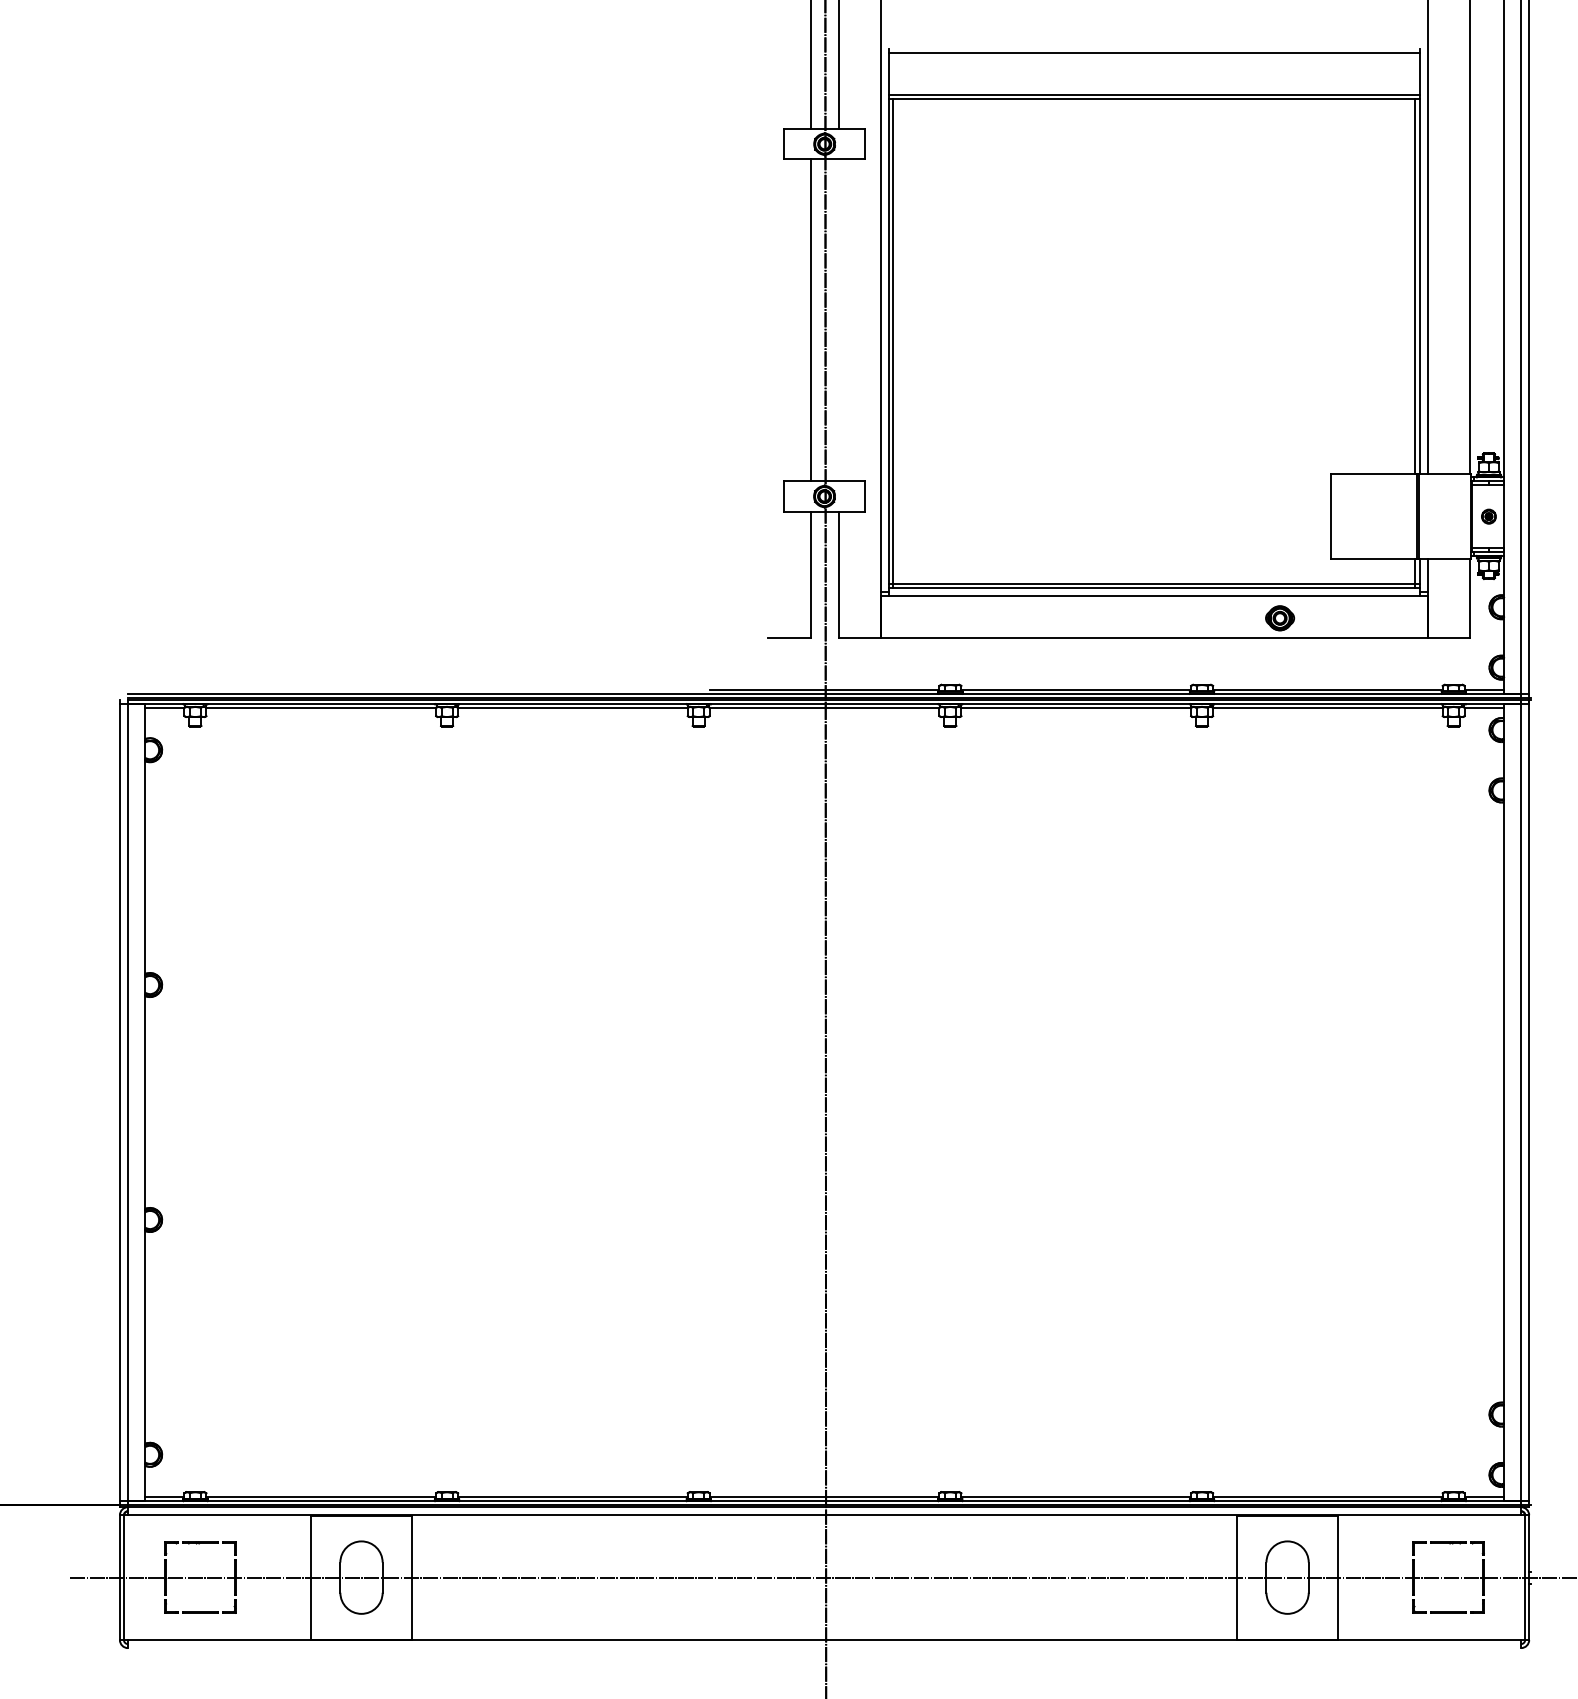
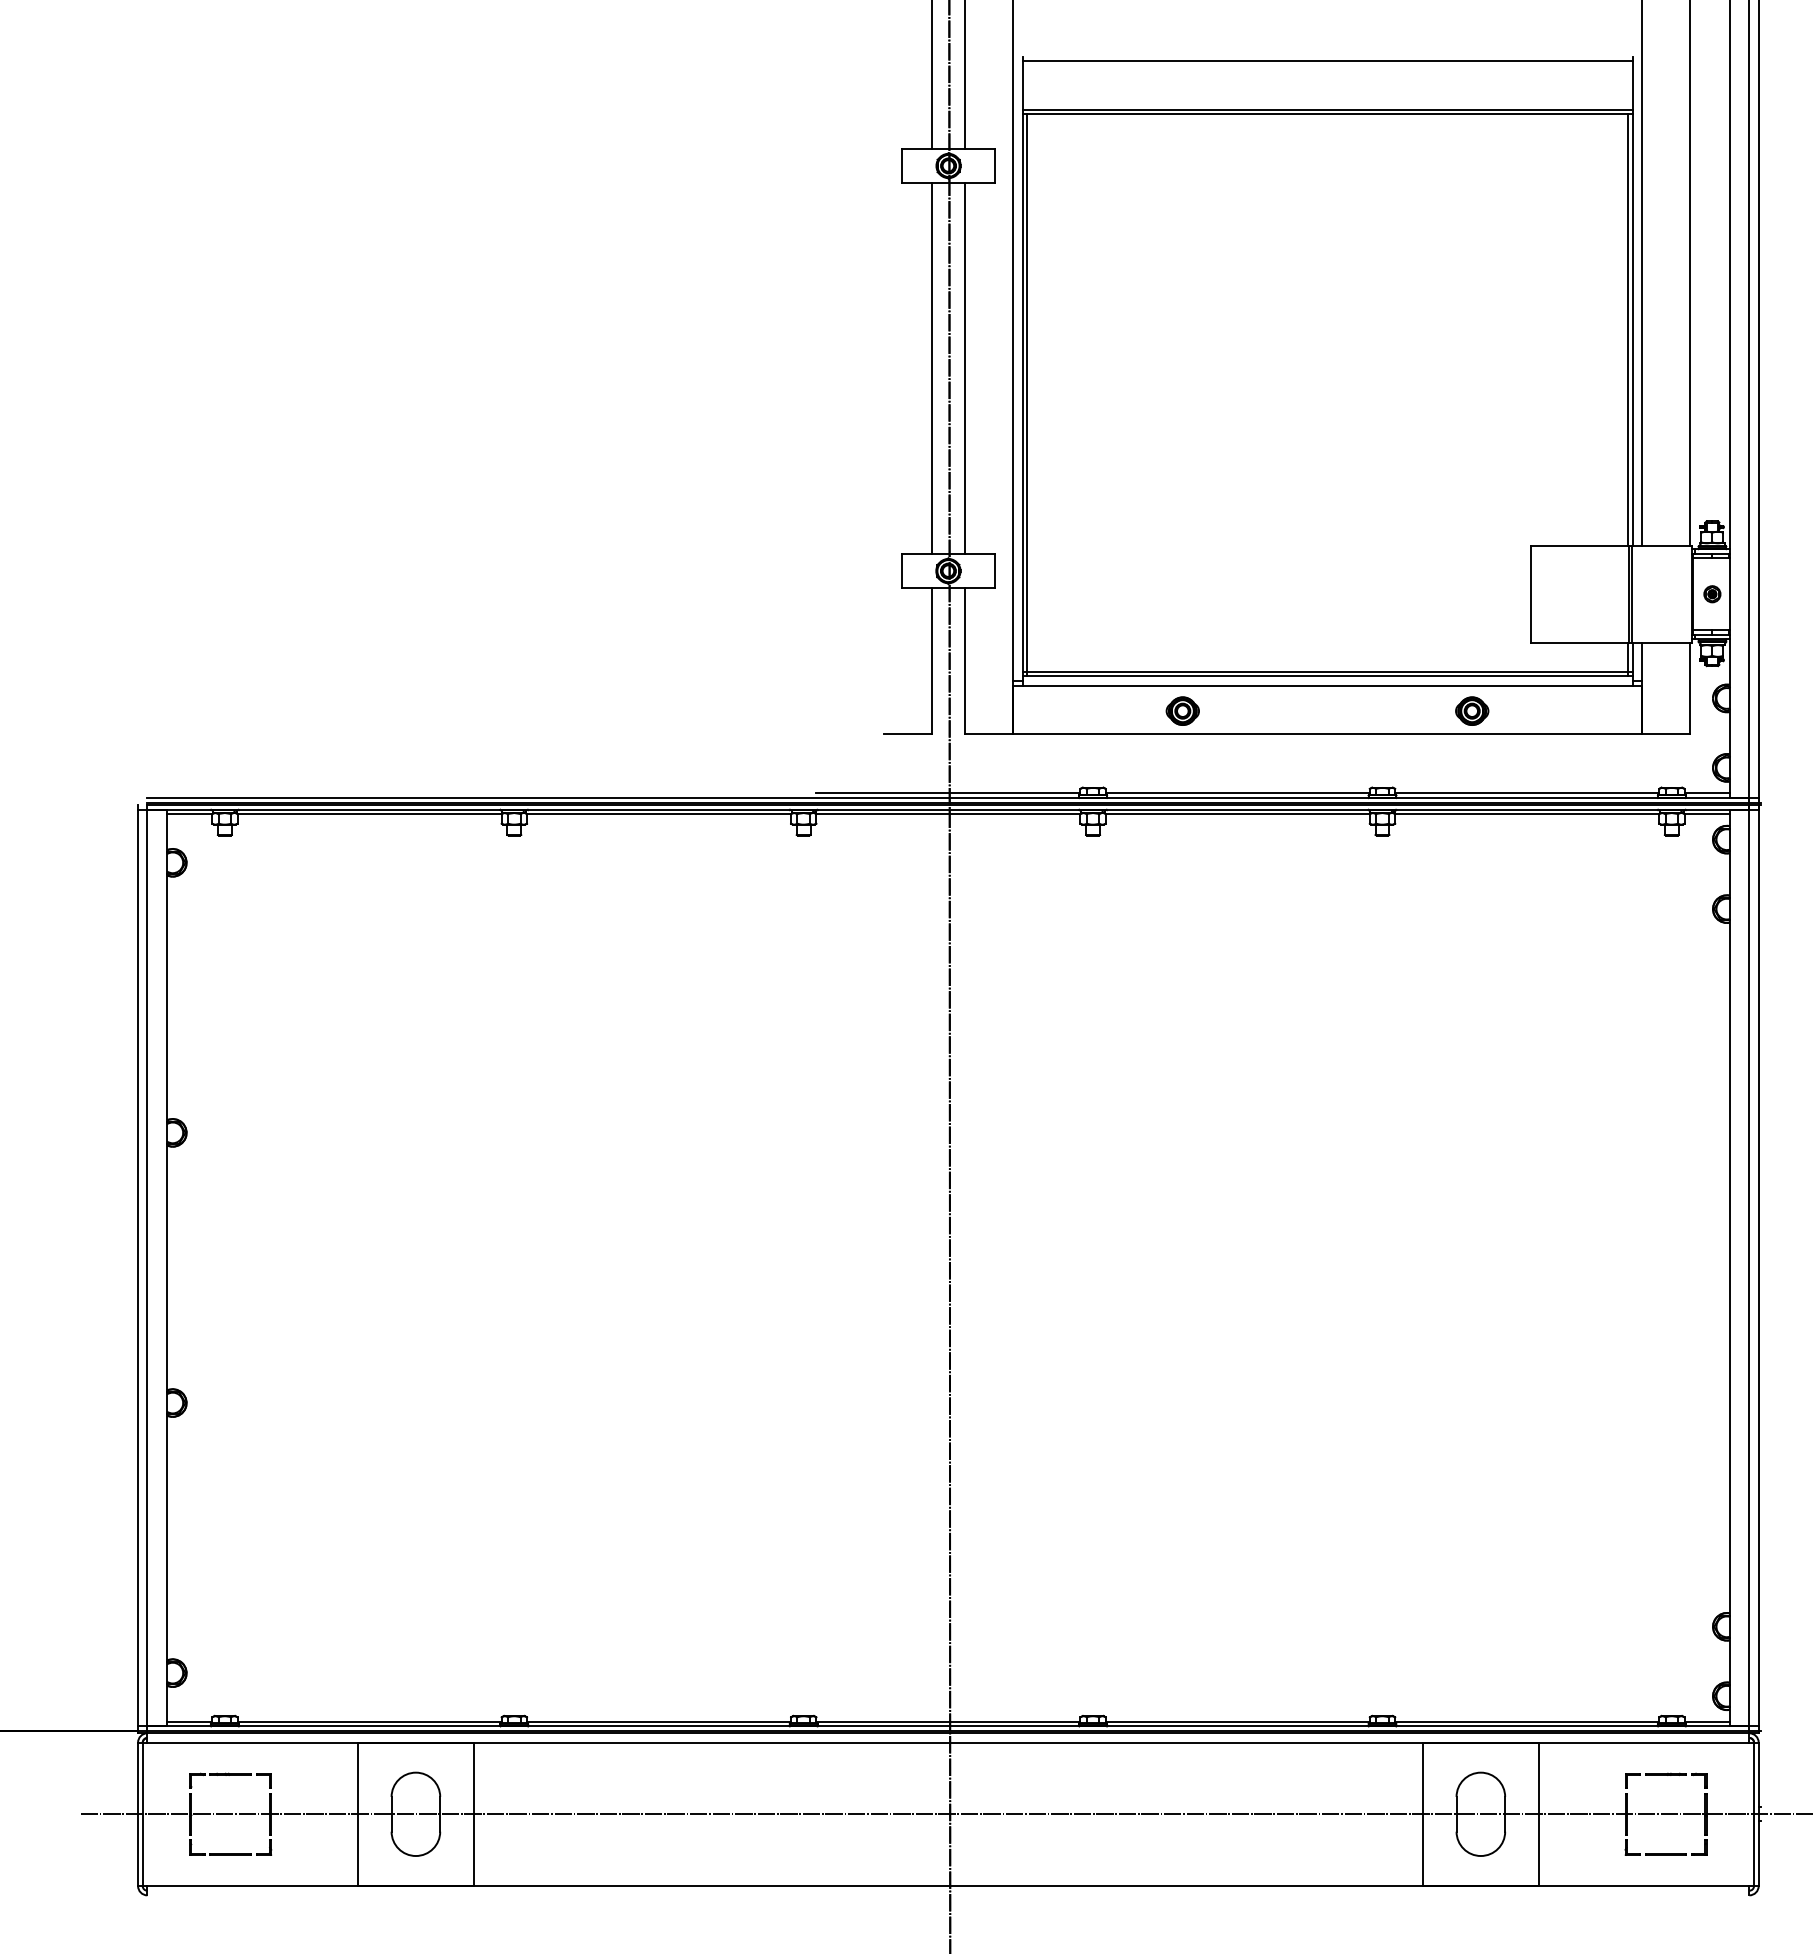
line: (838, 320) -> (964, 368), added
part: (1028, 617) -> (1182, 710), added

